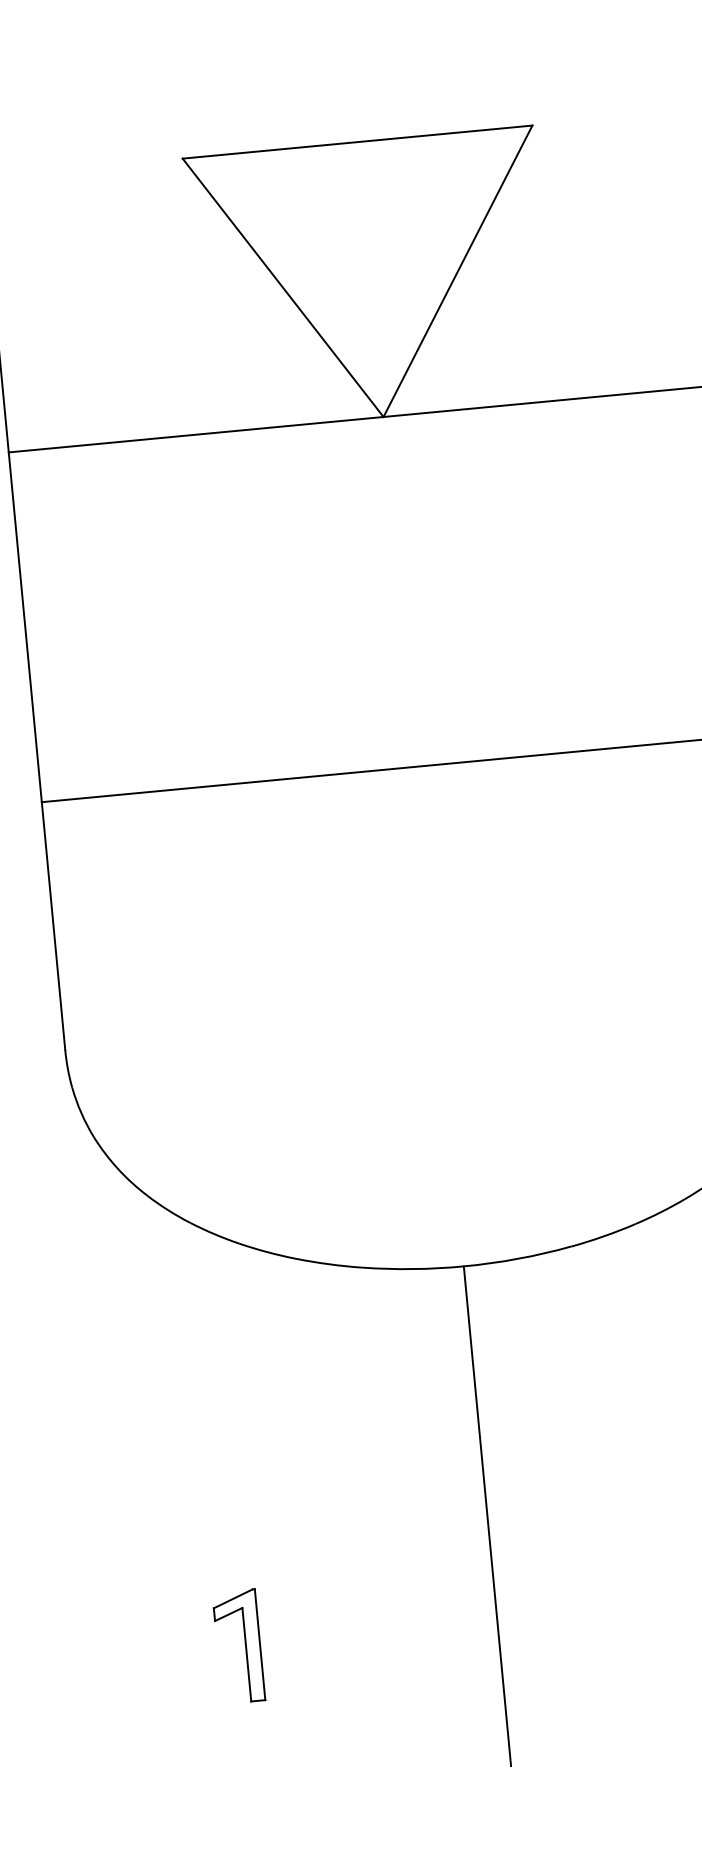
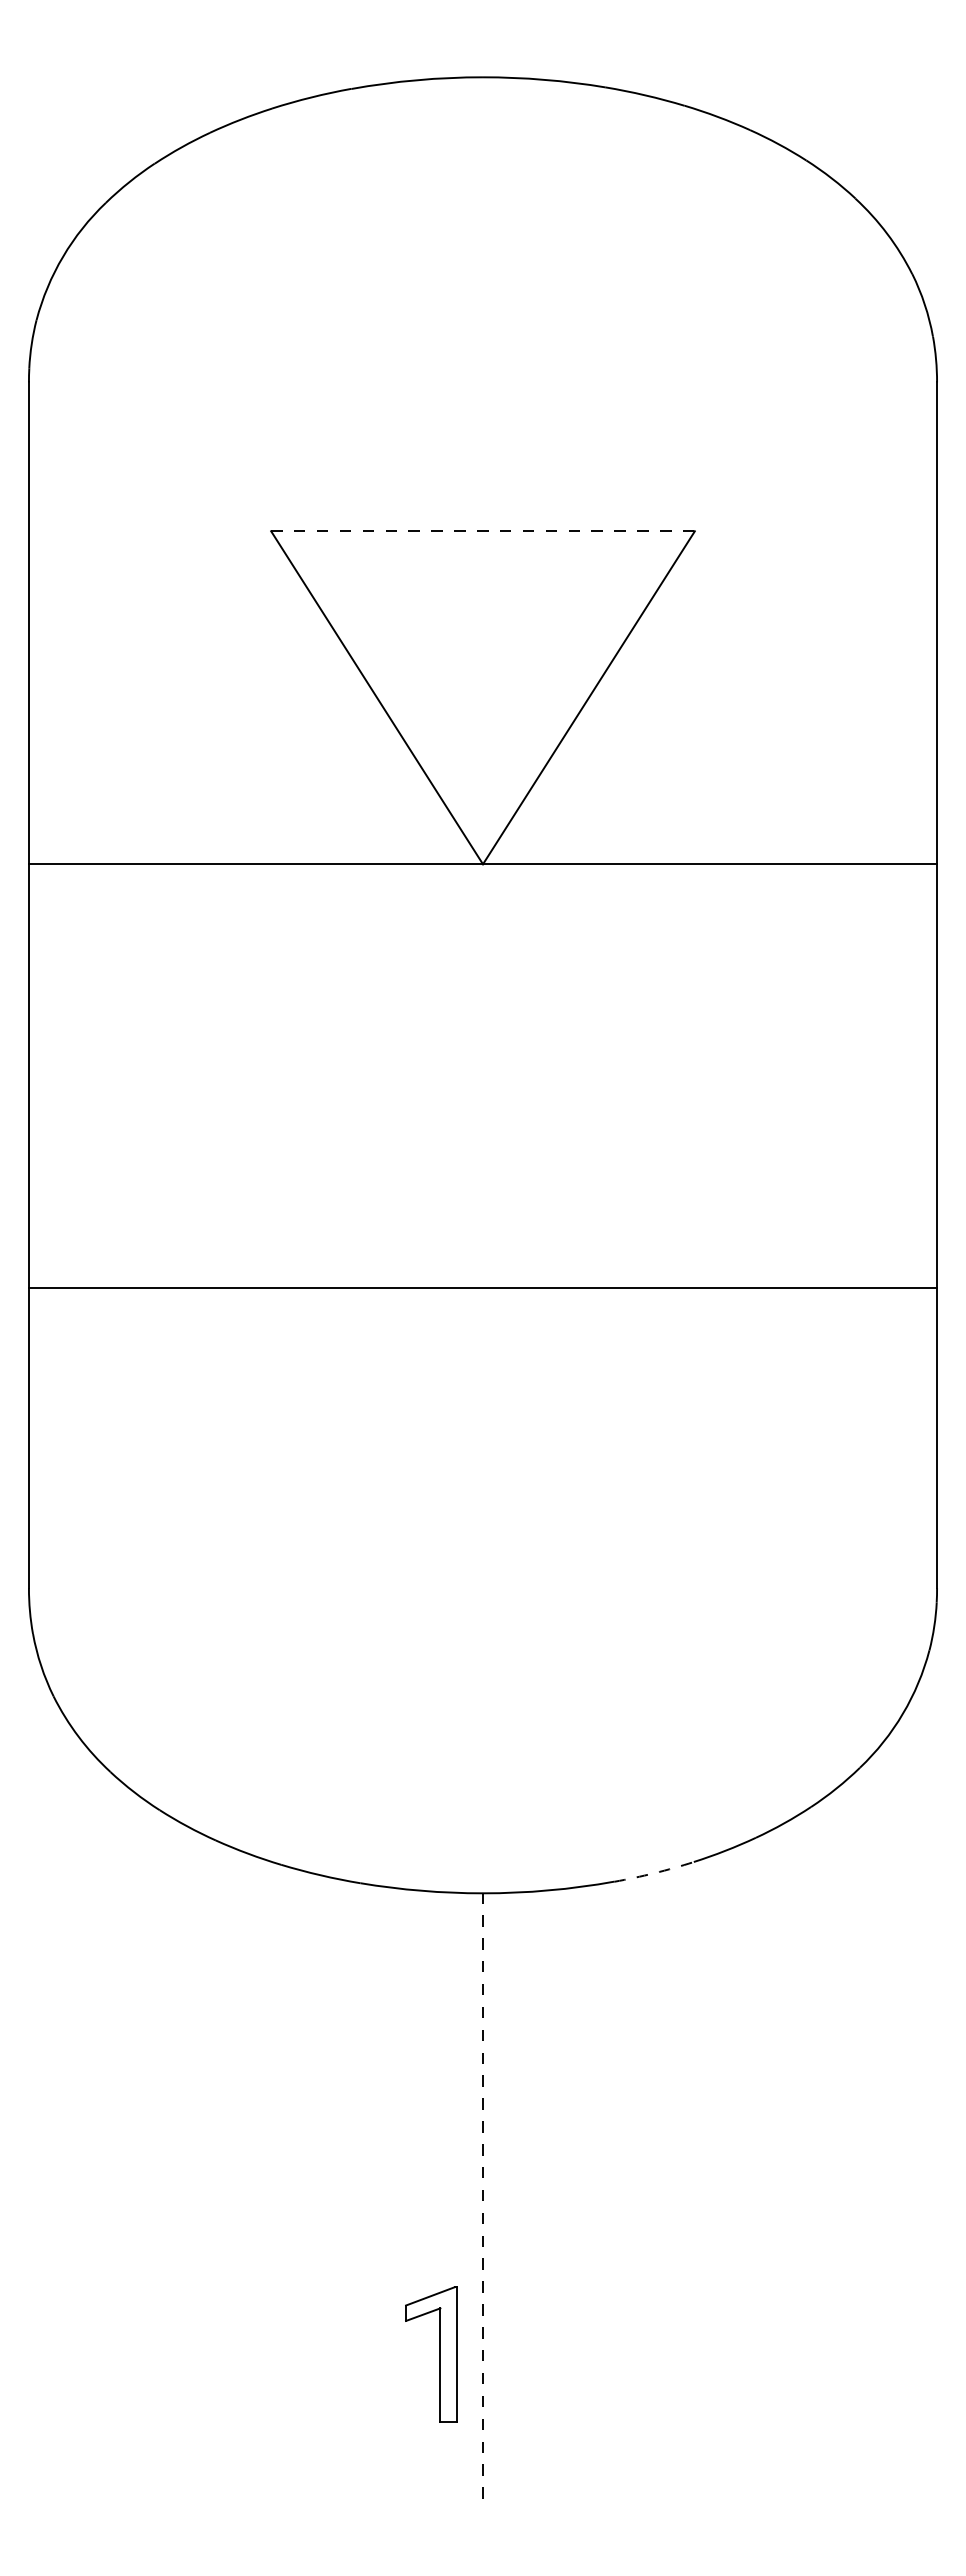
line: (357, 142) -> (483, 531), solid -> dashed
arc: (603, 1236) -> (654, 1873), solid -> dashed
line: (487, 1516) -> (483, 2196), solid -> dashed
part: (245, 1646) -> (439, 2354), moved

